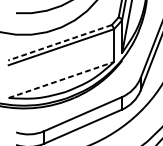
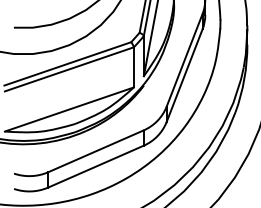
line: (59, 43) -> (67, 64), dashed -> solid
line: (61, 80) -> (69, 109), dashed -> solid

